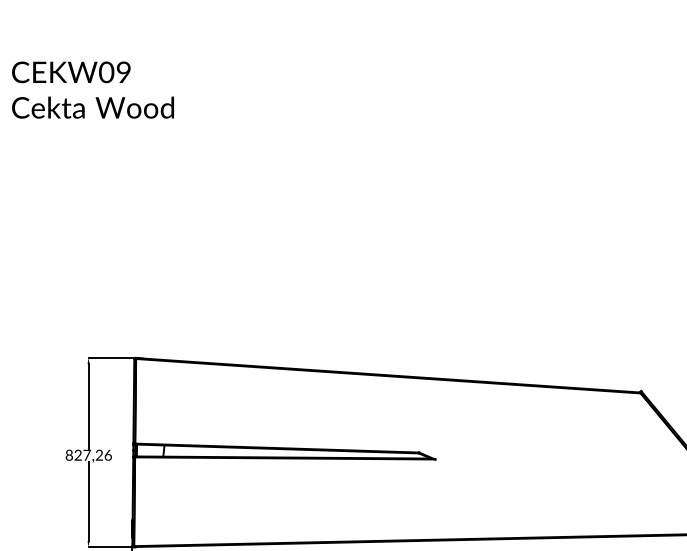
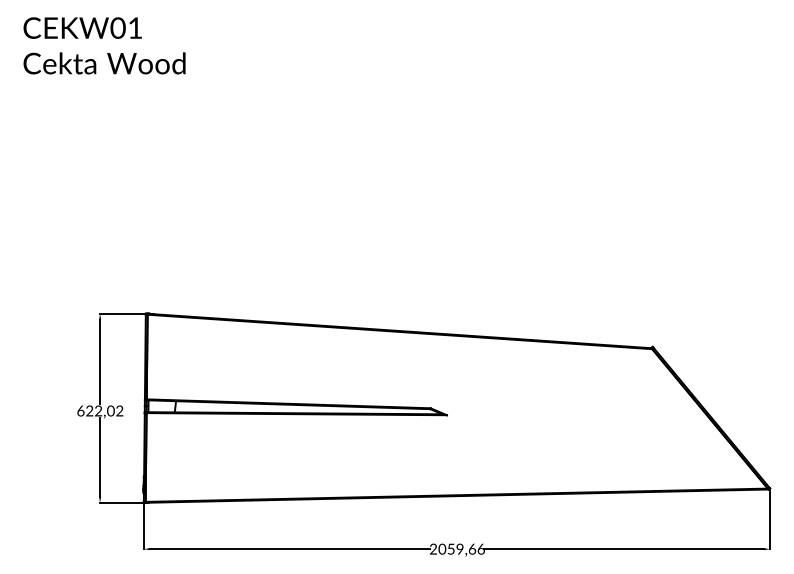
text: (123, 71) -> (135, 27), CEKW09 -> CEKW01
text: (88, 454) -> (100, 410), 827,26 -> 622,02

